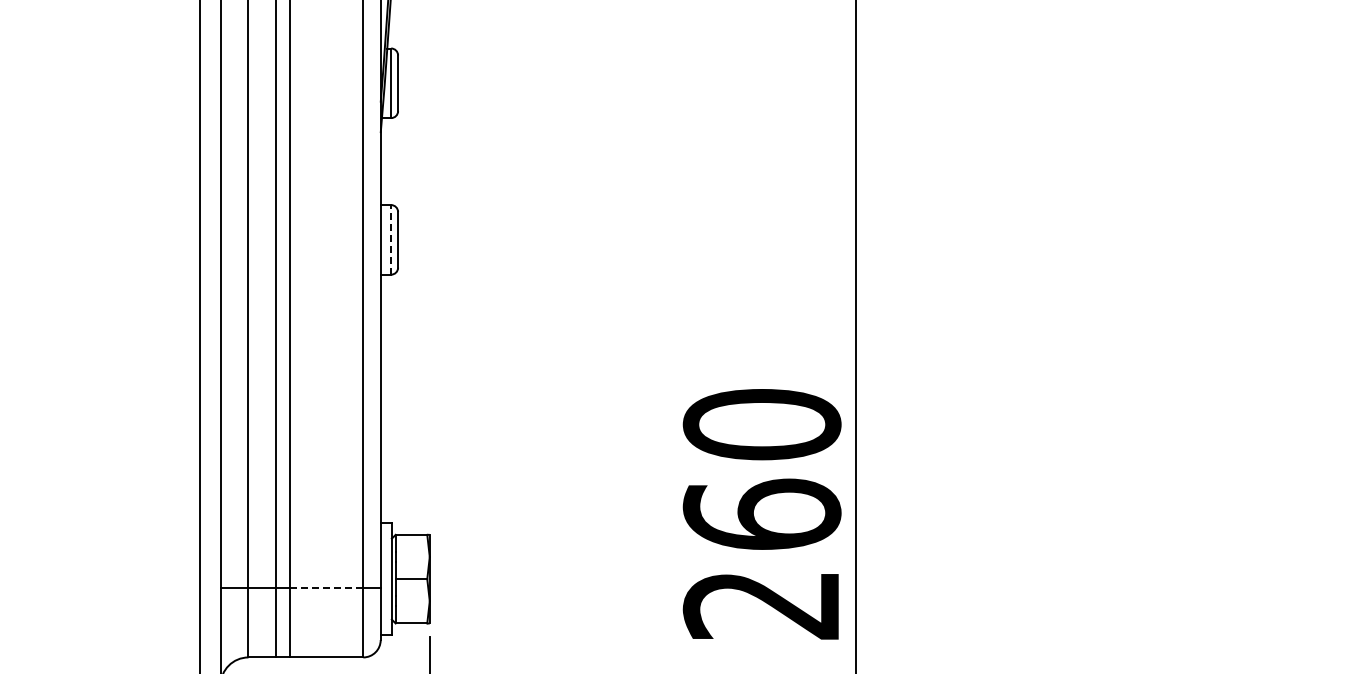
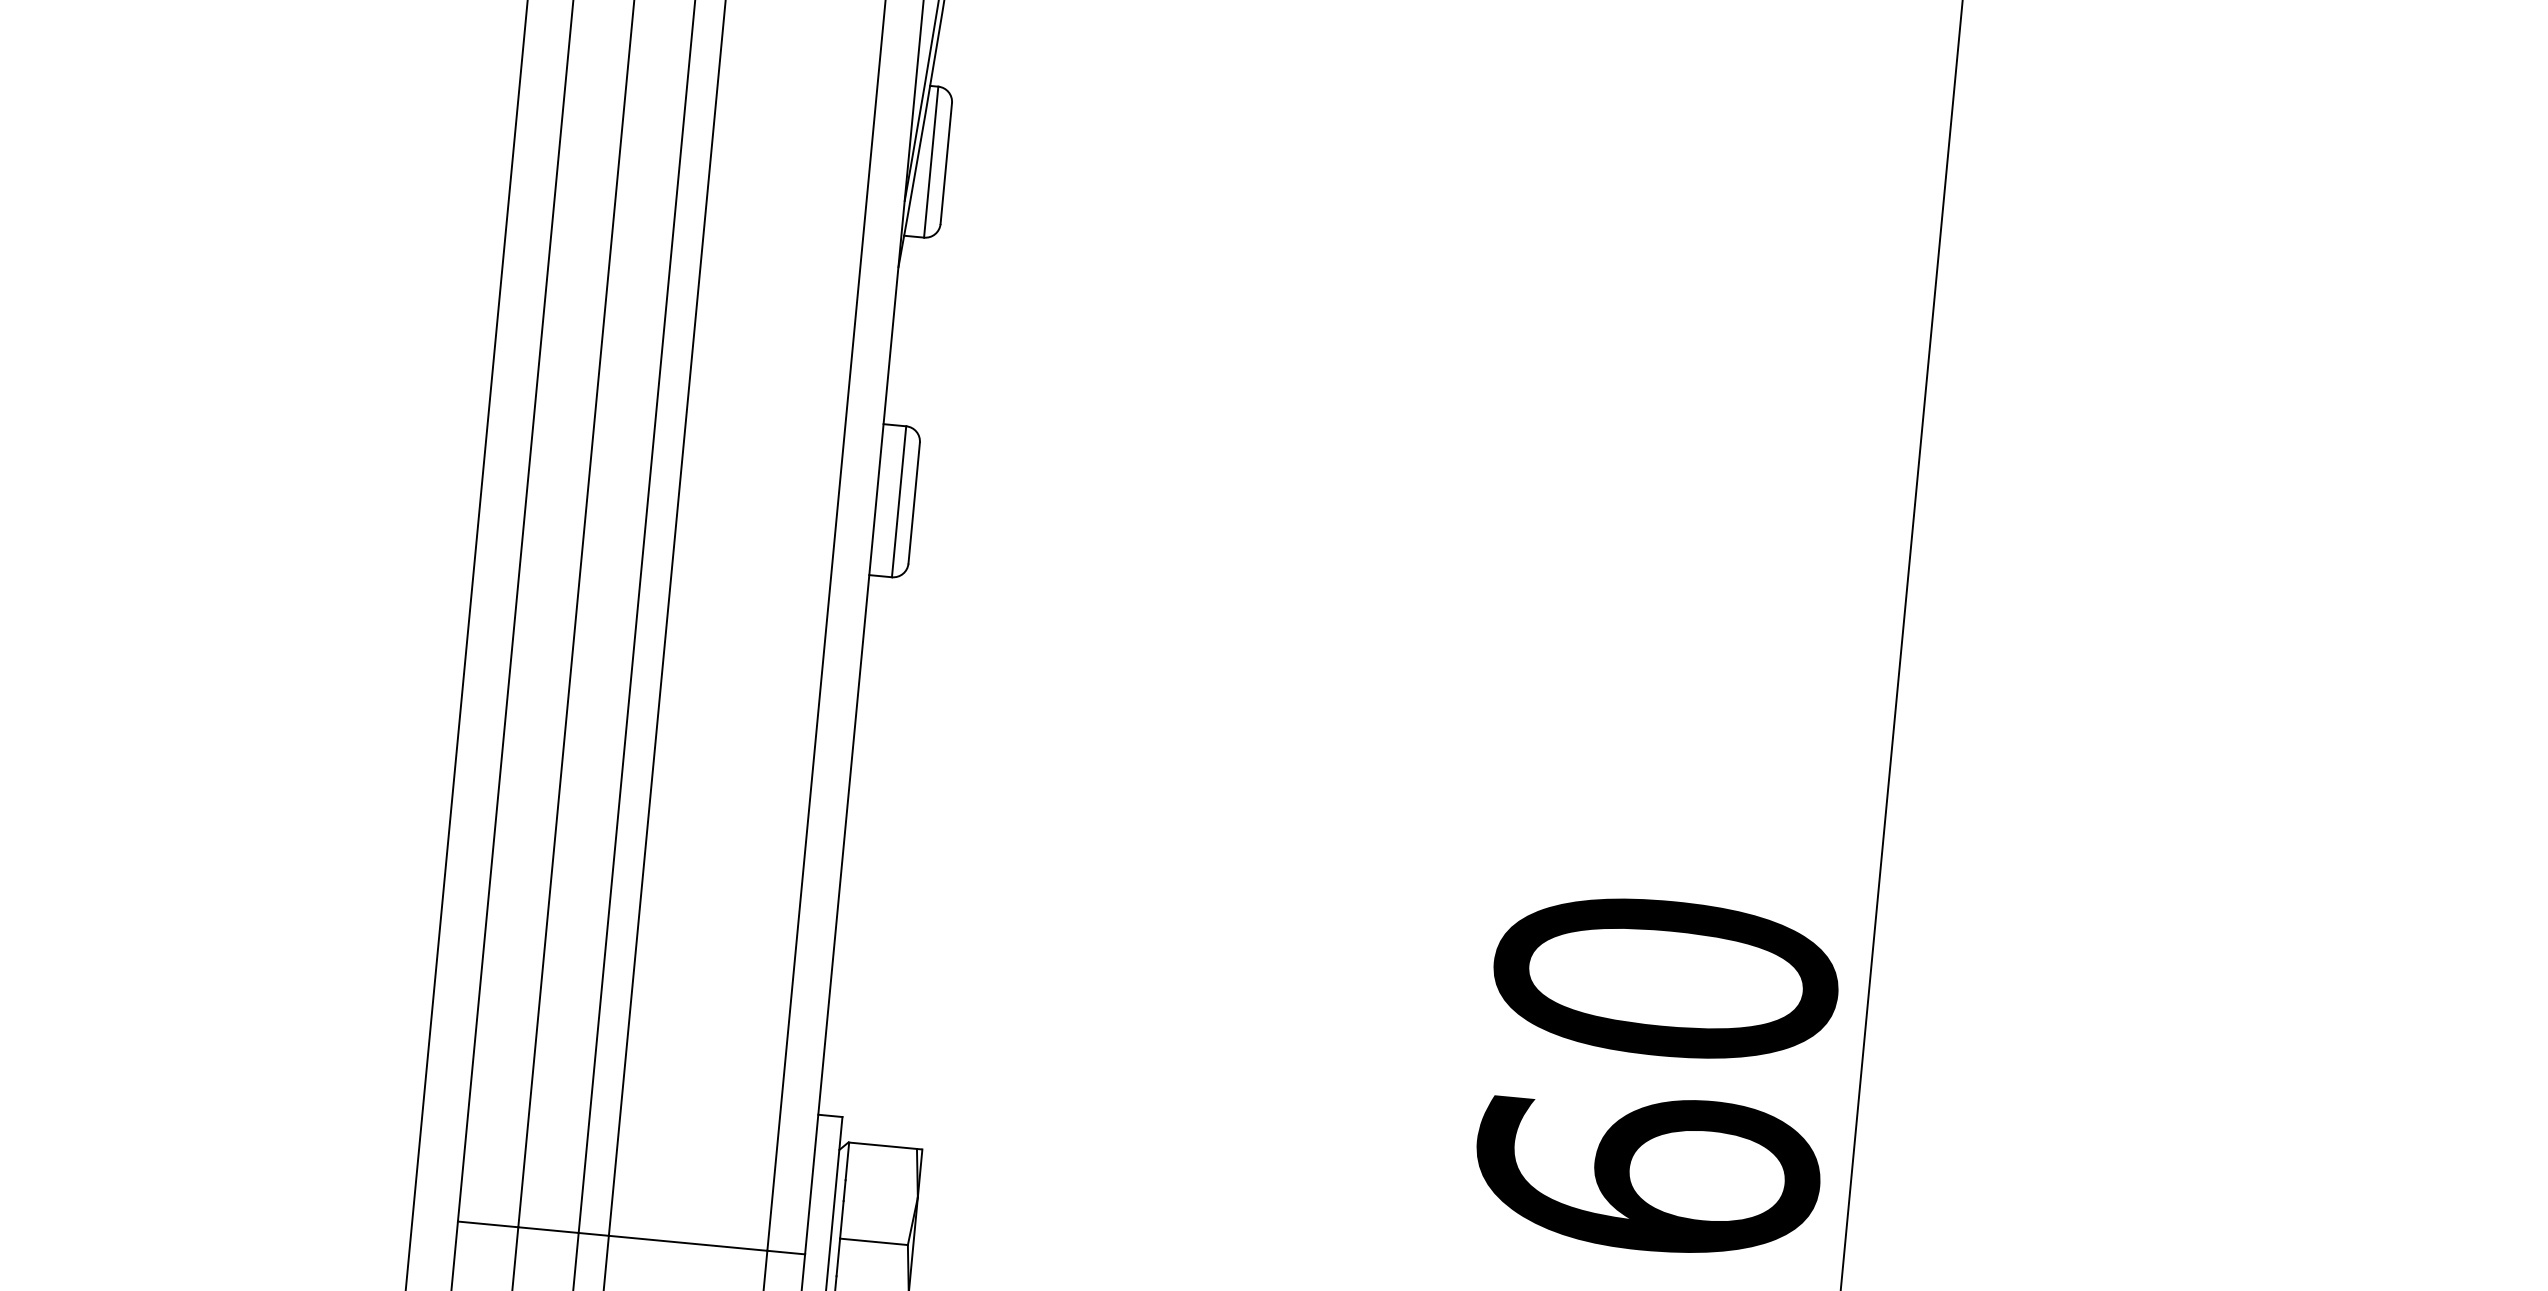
line: (391, 239) -> (899, 501), dashed -> solid
line: (326, 587) -> (687, 1242), dashed -> solid

